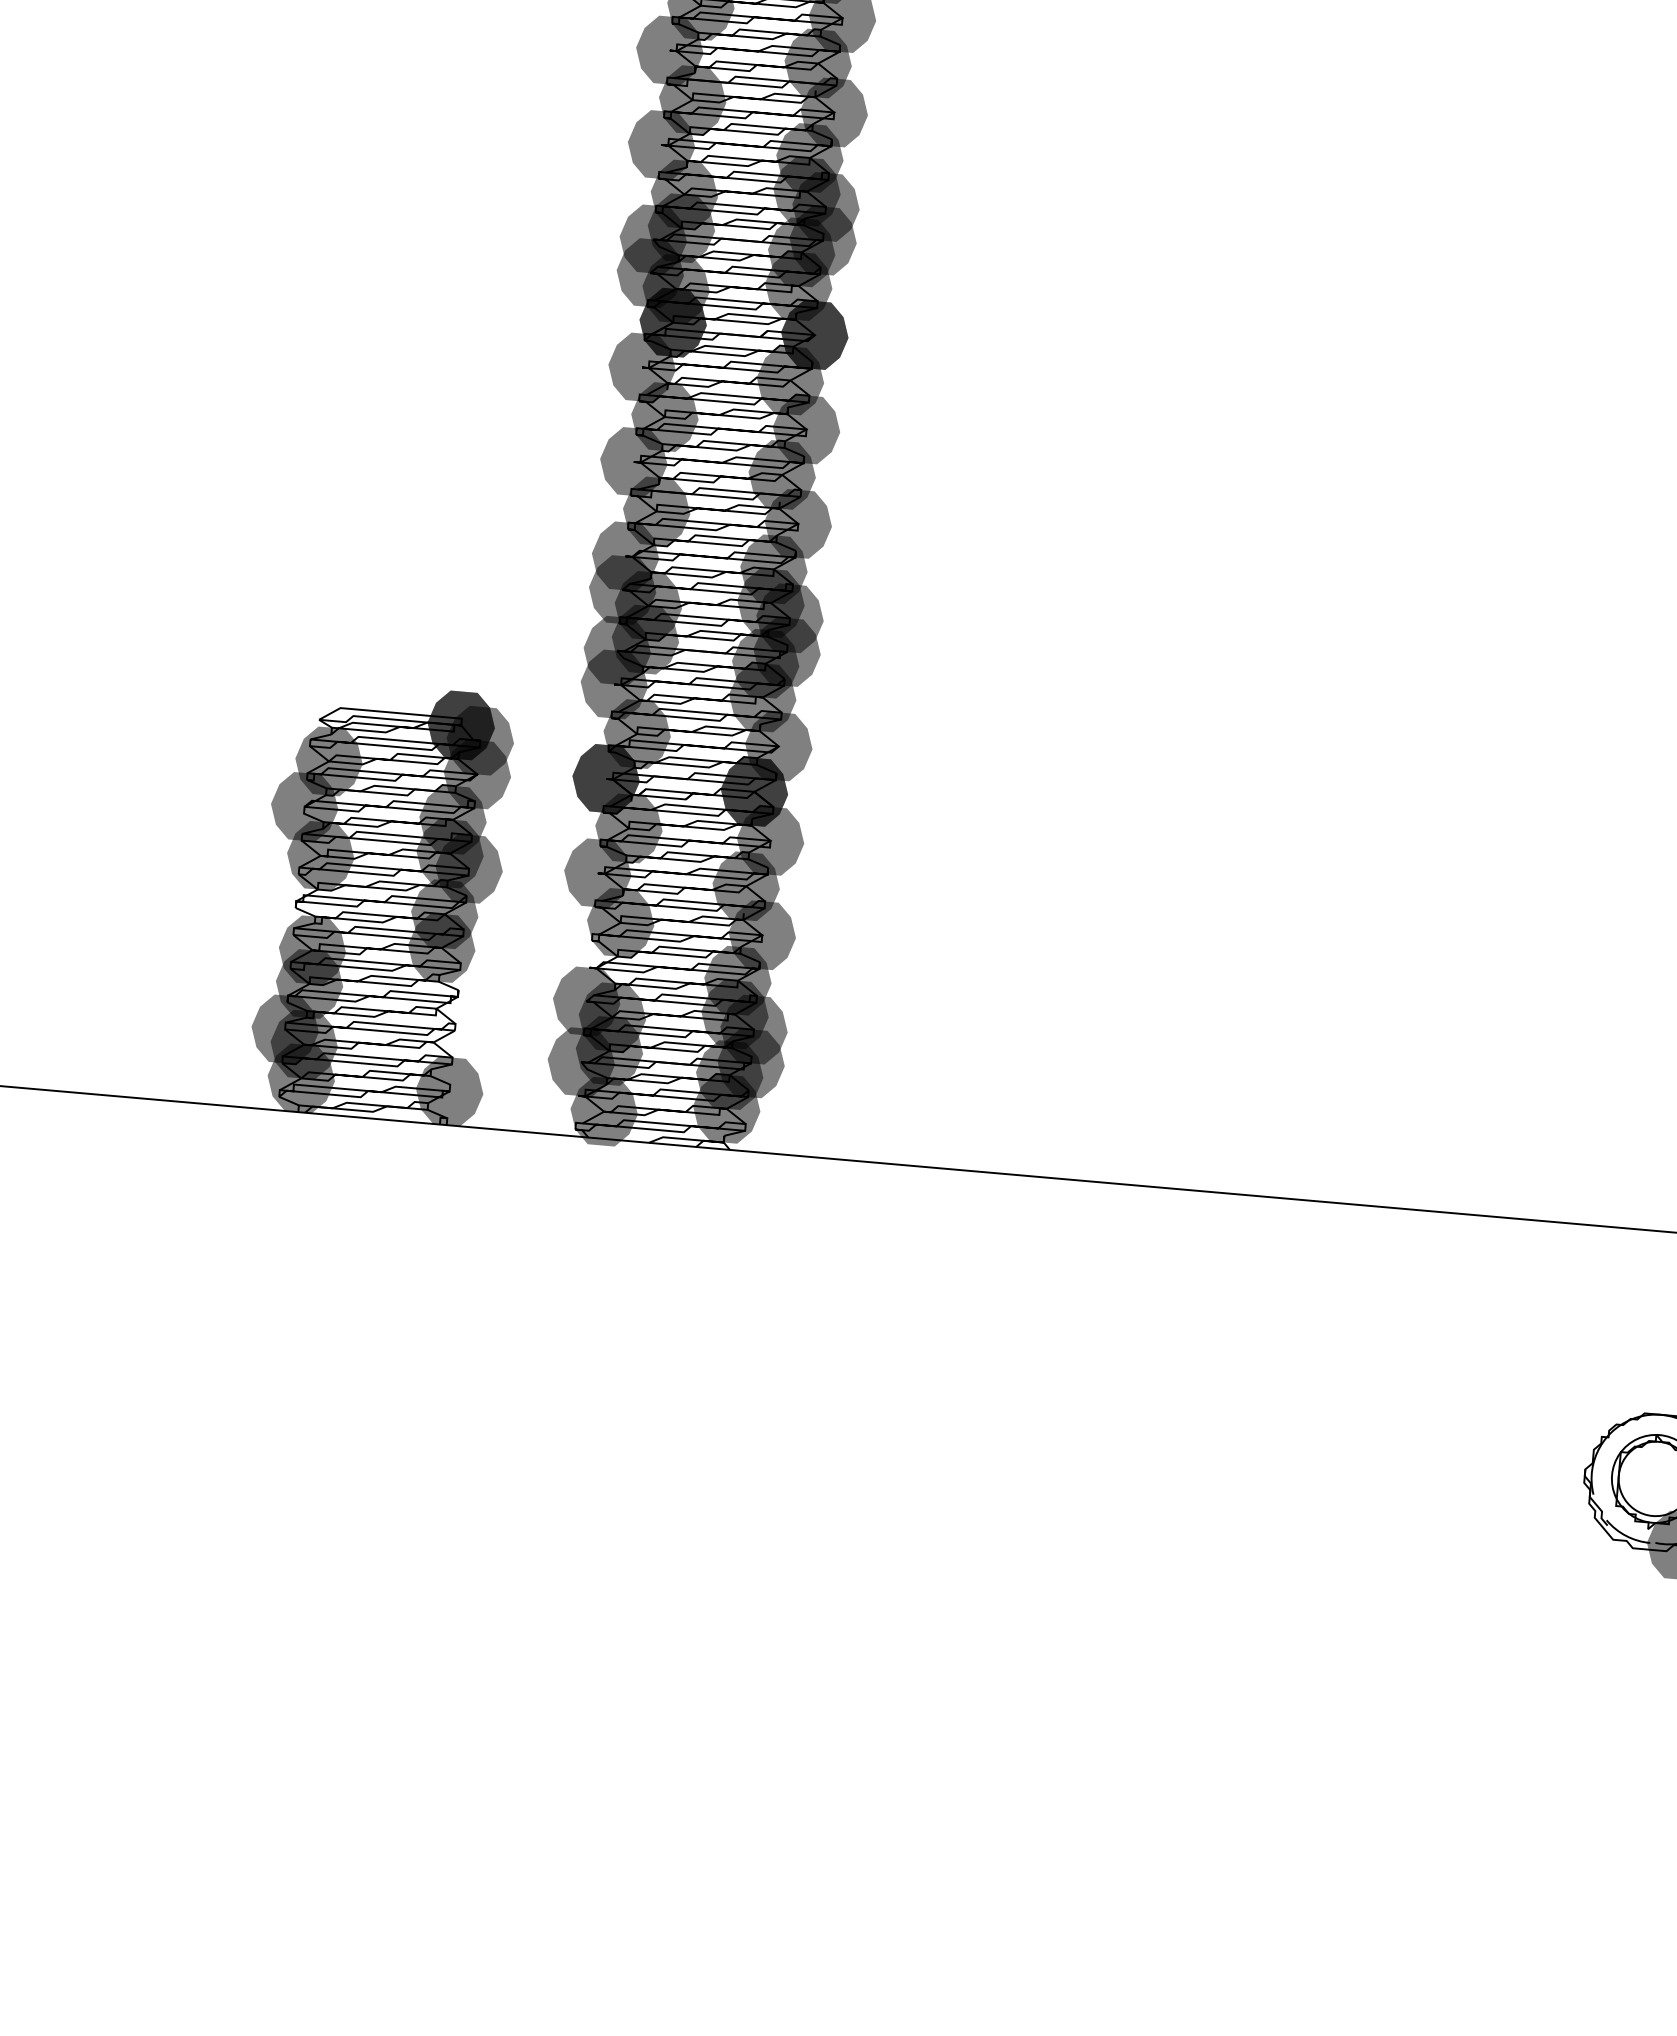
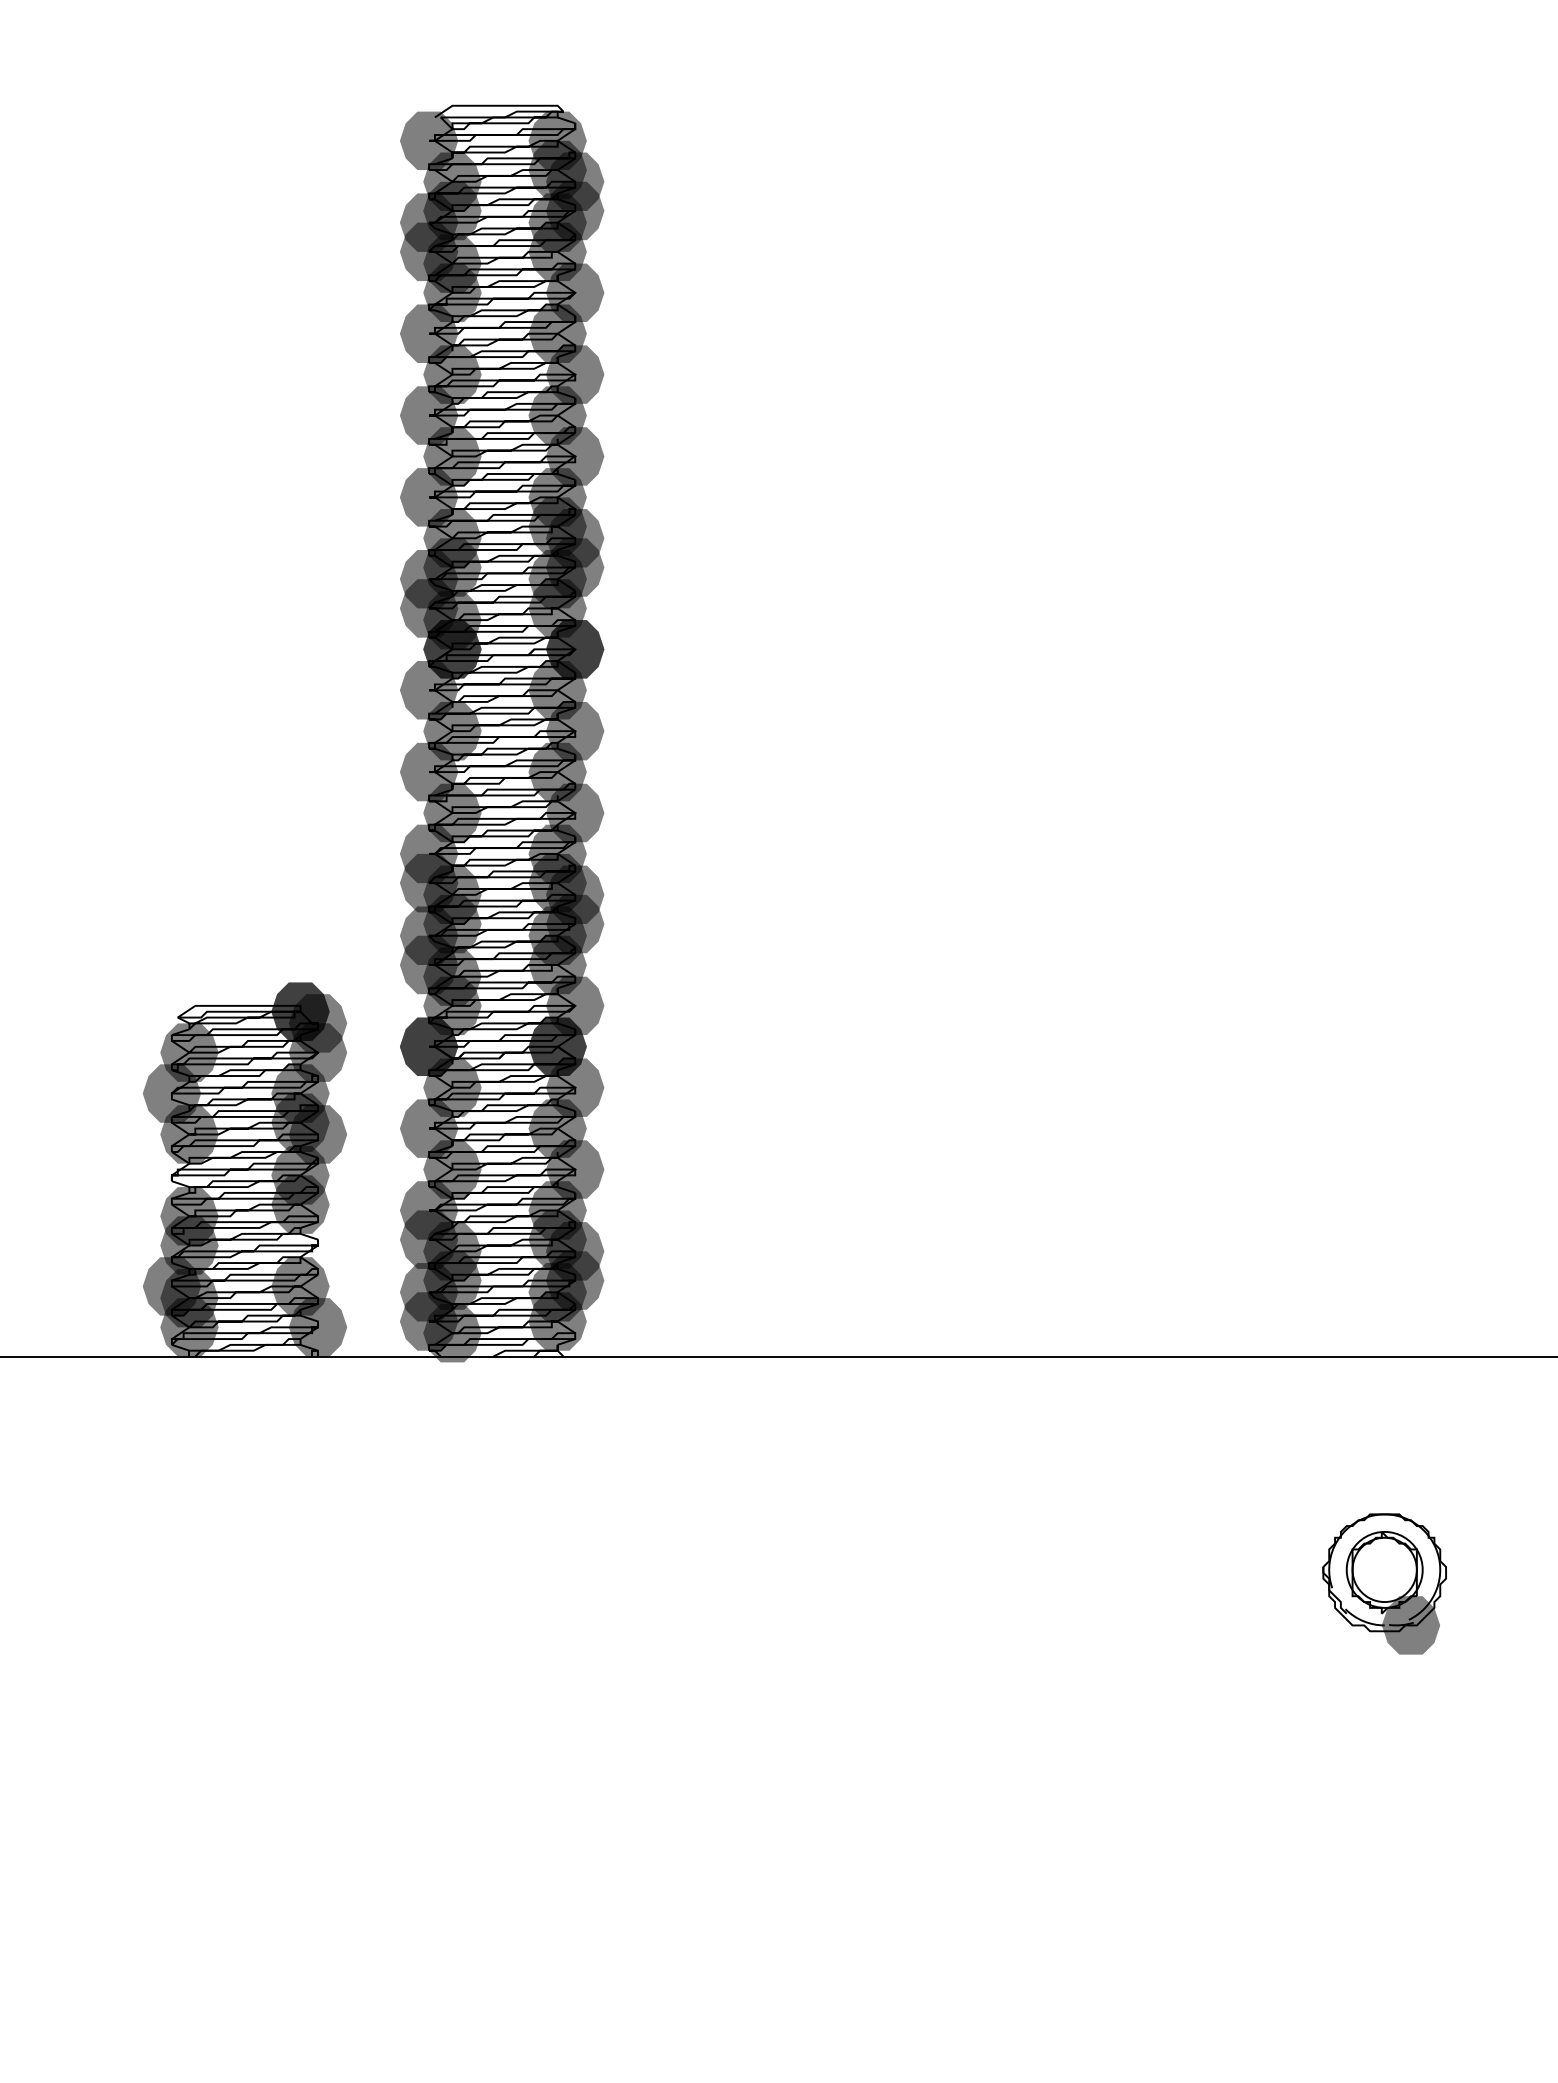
fill: (640, 700) -> (452, 976), added
fill: (588, 967) -> (428, 1210), added
fill: (433, 1042) -> (300, 1286), added
fill: (577, 1095) -> (428, 1321), added

